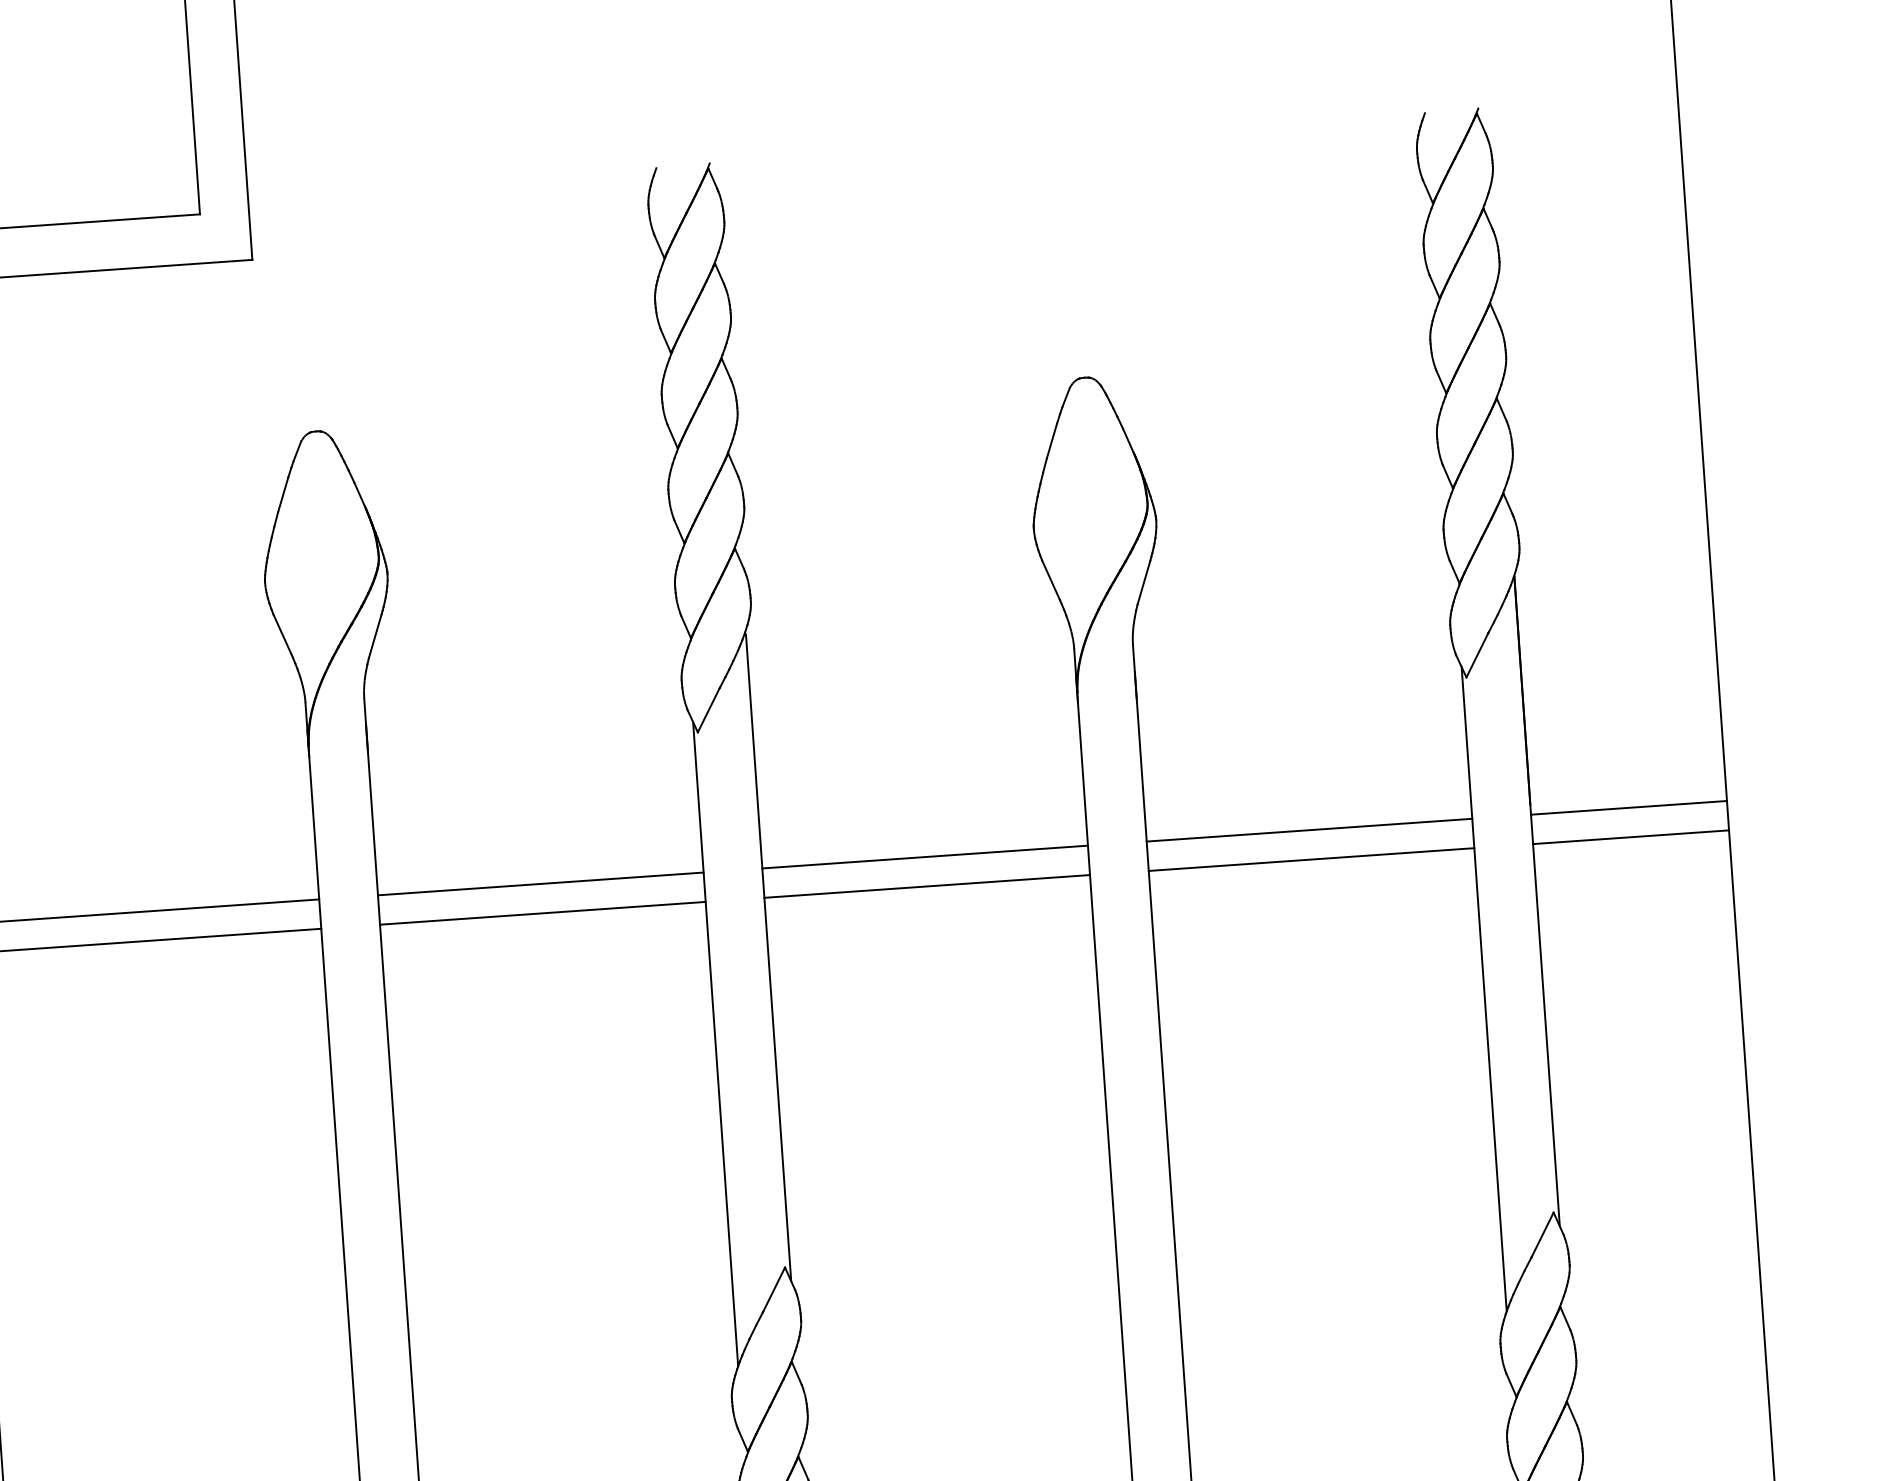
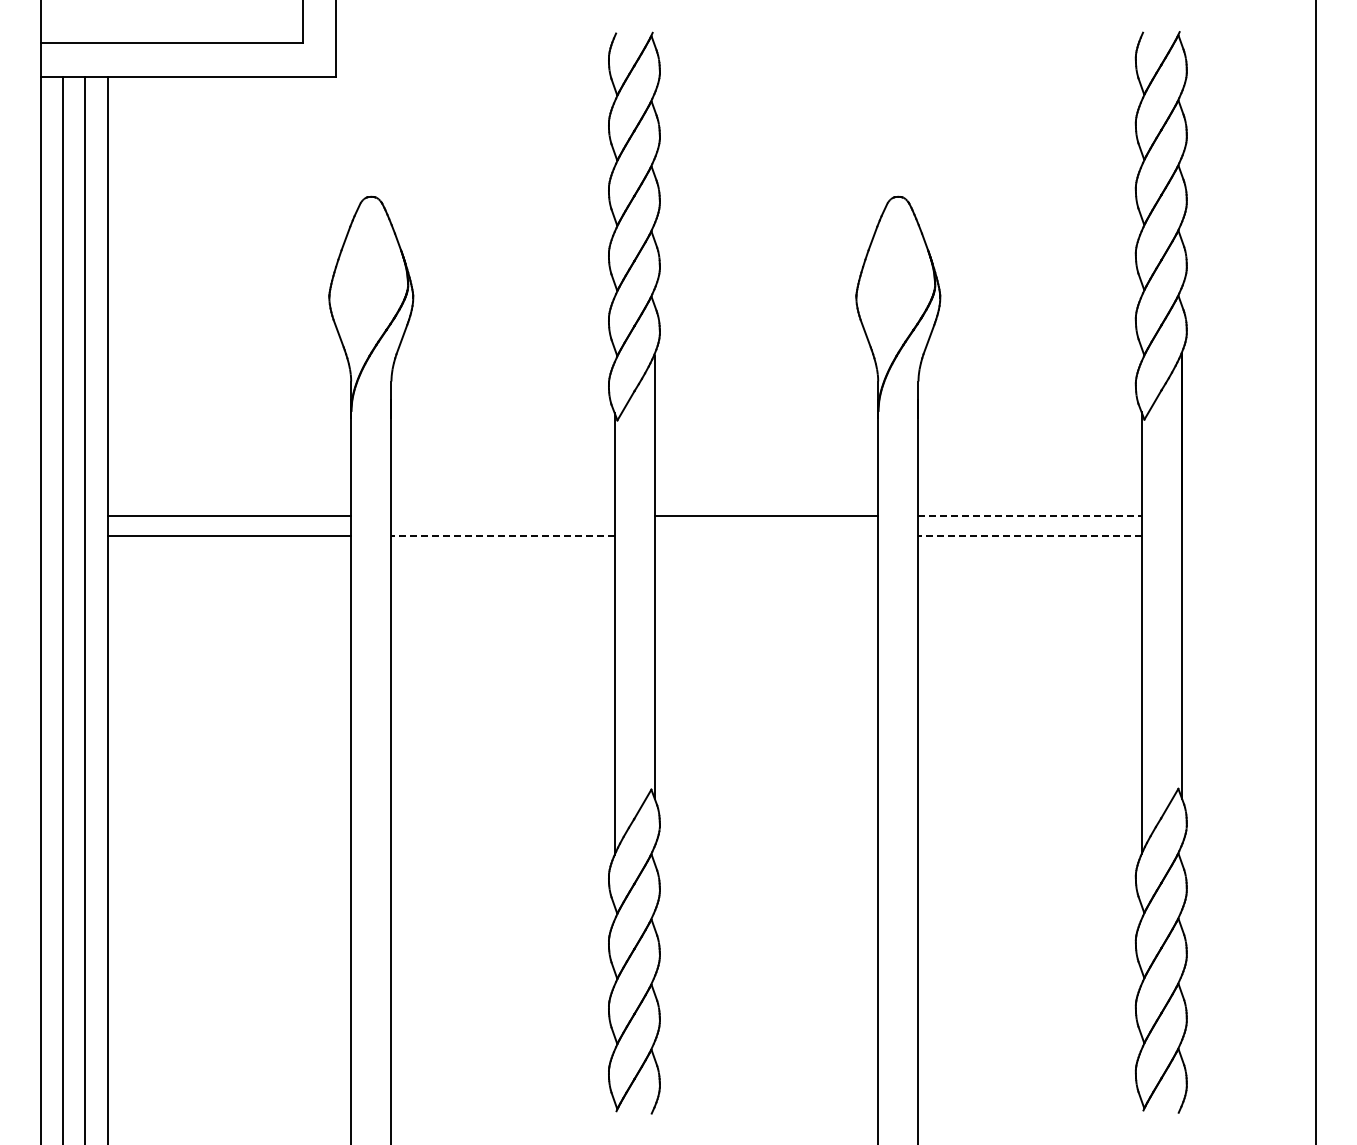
line: (1629, 808) -> (1249, 516), removed
line: (1310, 830) -> (1030, 516), solid -> dashed
line: (1631, 837) -> (1249, 536), removed
line: (1312, 859) -> (1030, 536), solid -> dashed
line: (539, 884) -> (502, 516), removed
line: (927, 886) -> (766, 536), removed
line: (543, 913) -> (503, 536), solid -> dashed

